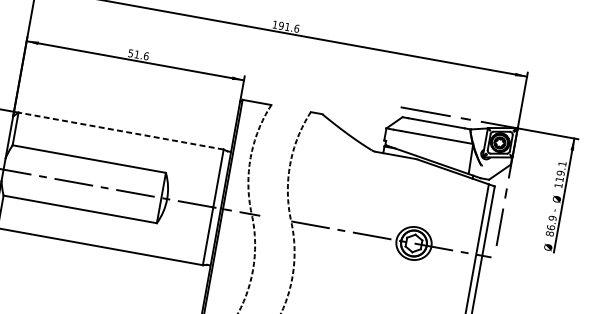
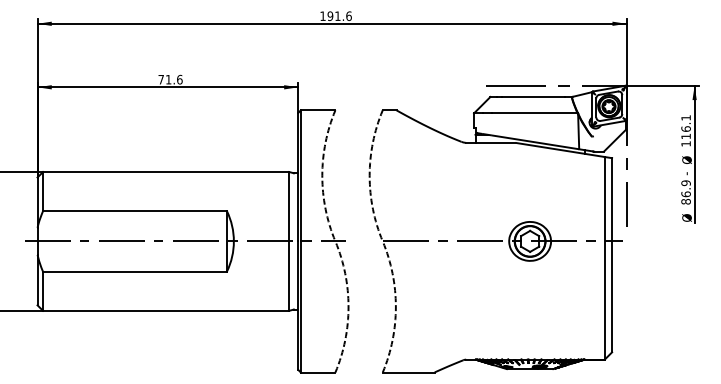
text: (130, 53) -> (160, 79), 51.6 -> 71.6
line: (120, 131) -> (165, 172), dashed -> solid
text: (560, 172) -> (685, 128), 119.1 -> 116.1

